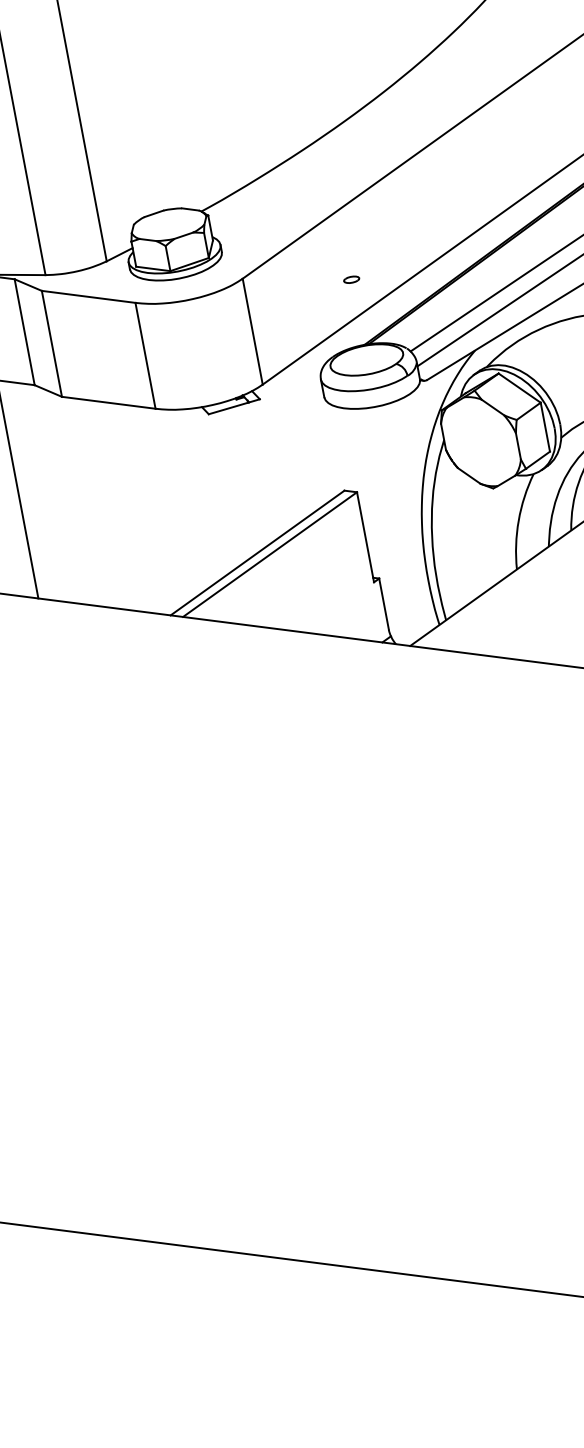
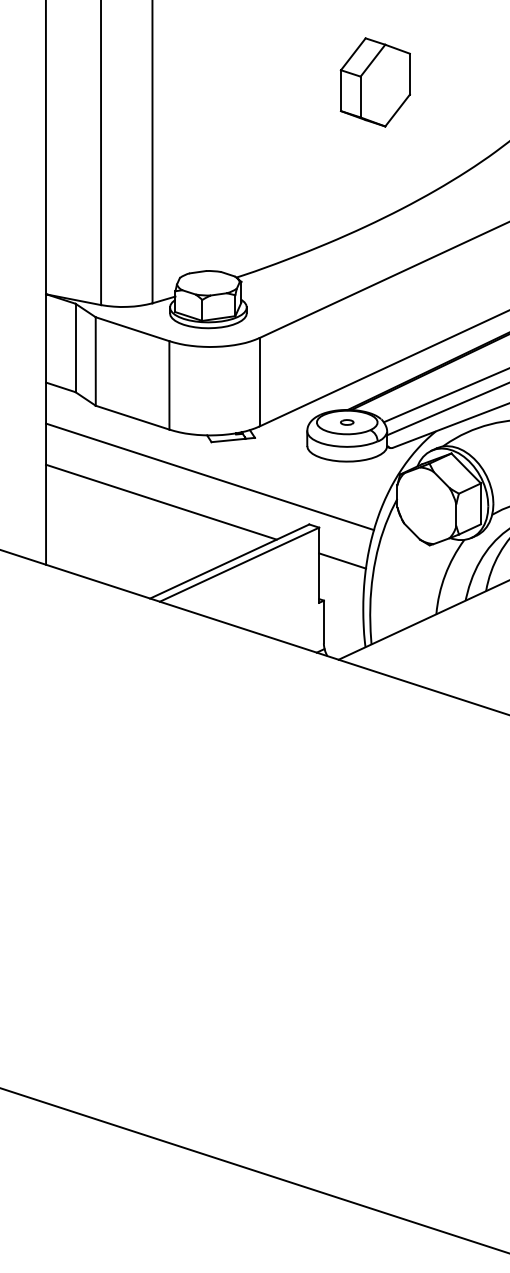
part: (351, 279) -> (347, 422), moved
line: (215, 455) -> (210, 476), added
line: (162, 496) -> (161, 501), added
line: (392, 526) -> (342, 560), added

